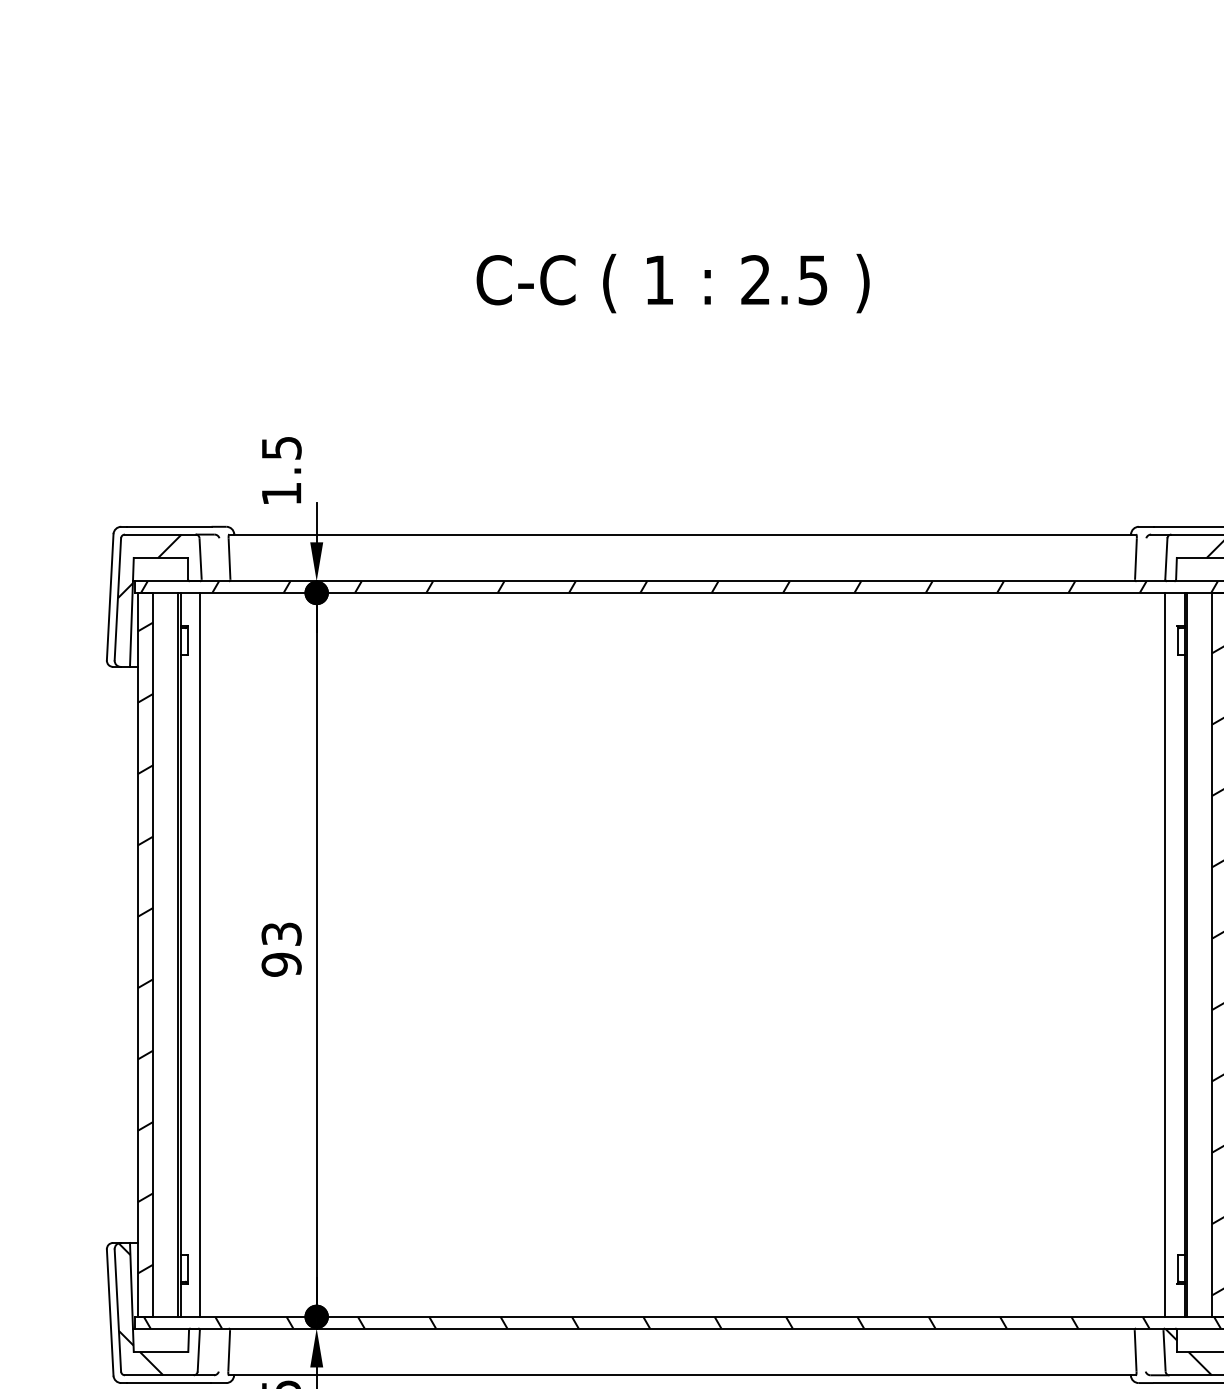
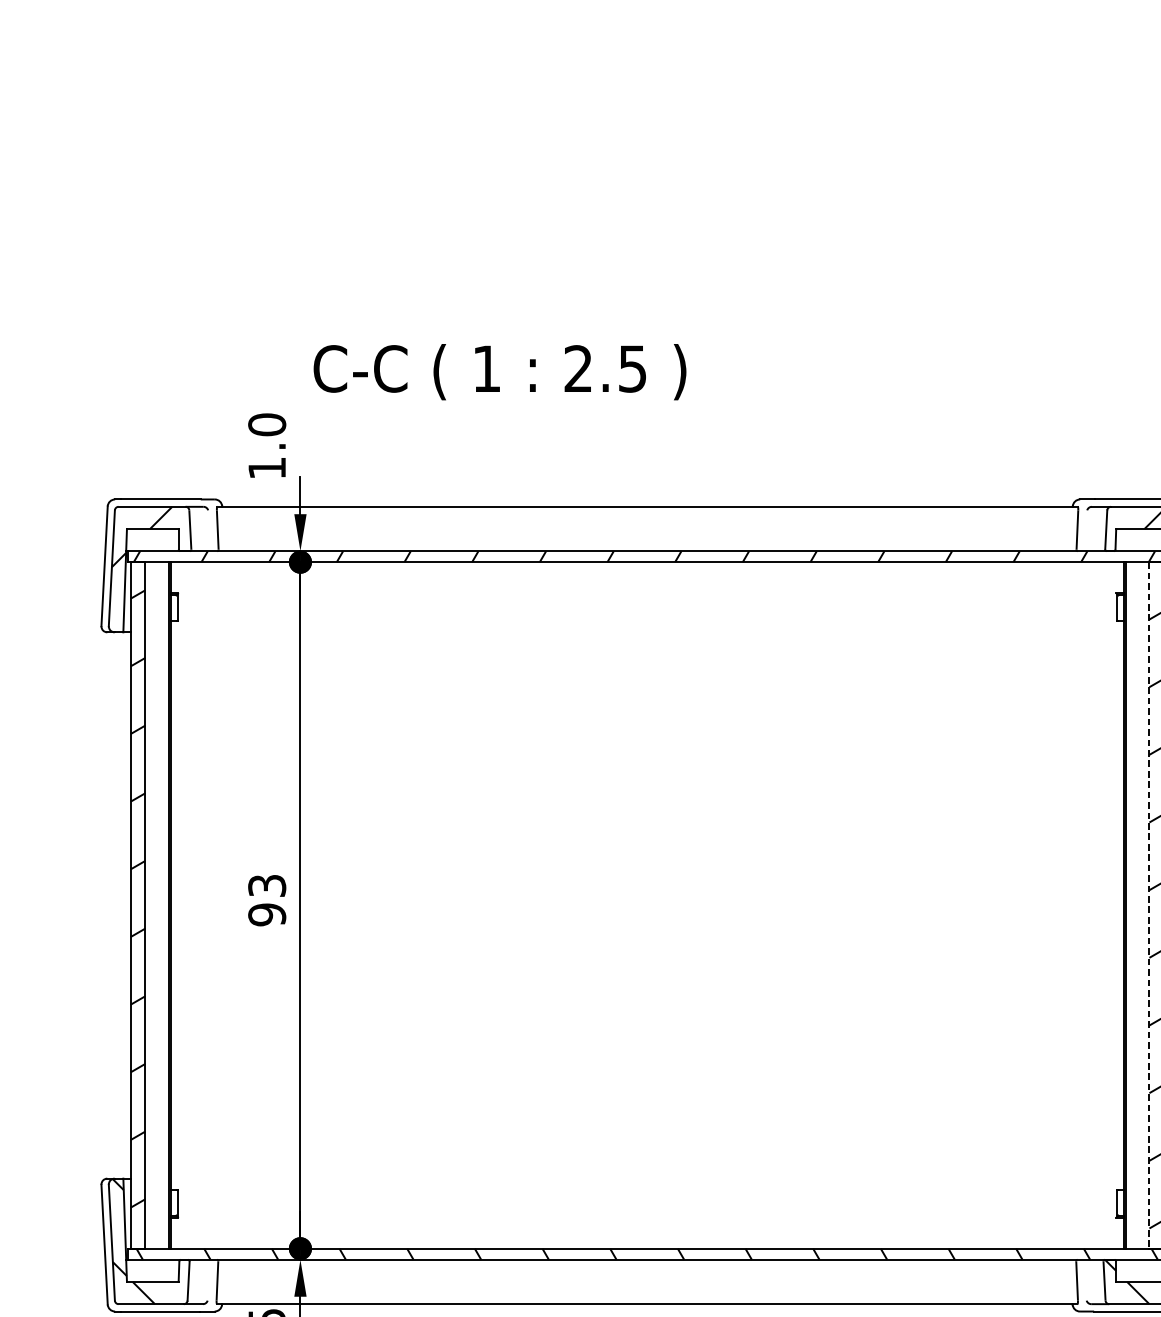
text: (672, 283) -> (499, 372), moved
text: (281, 448) -> (267, 425), 1.5 -> 1.0
line: (199, 954) -> (189, 905), removed
line: (1165, 954) -> (1105, 905), removed
line: (1211, 954) -> (1149, 905), solid -> dashed

